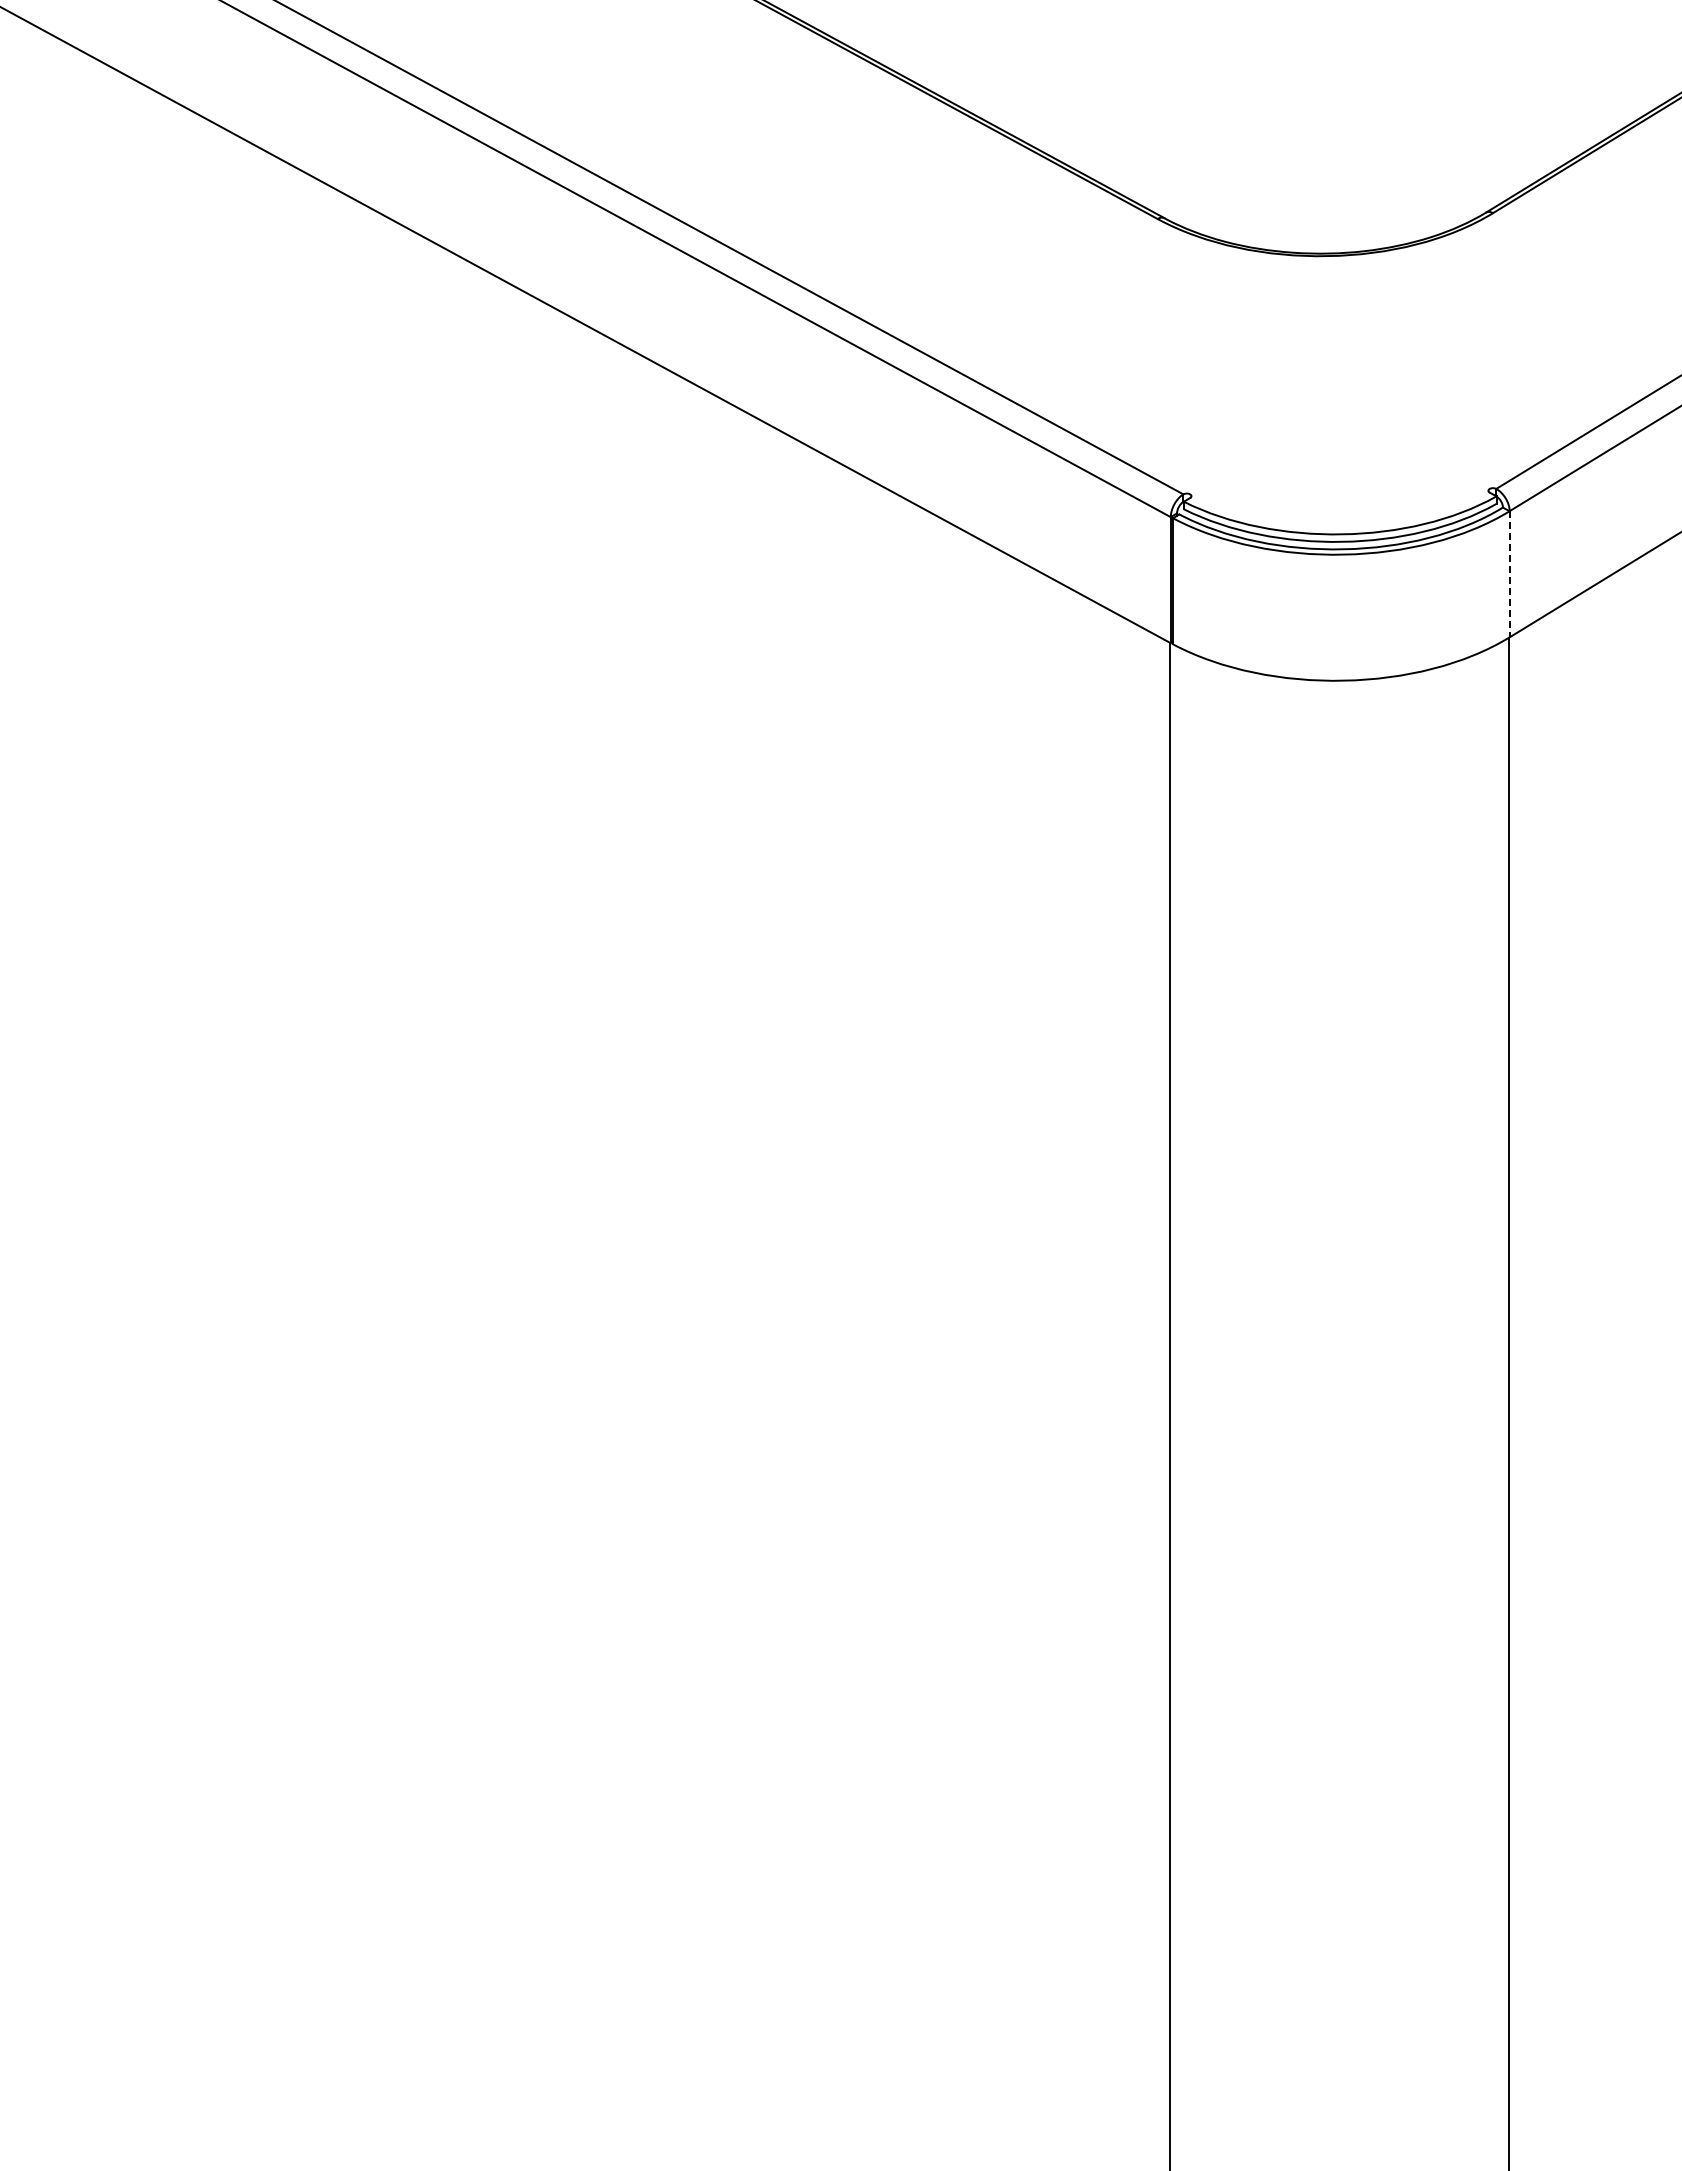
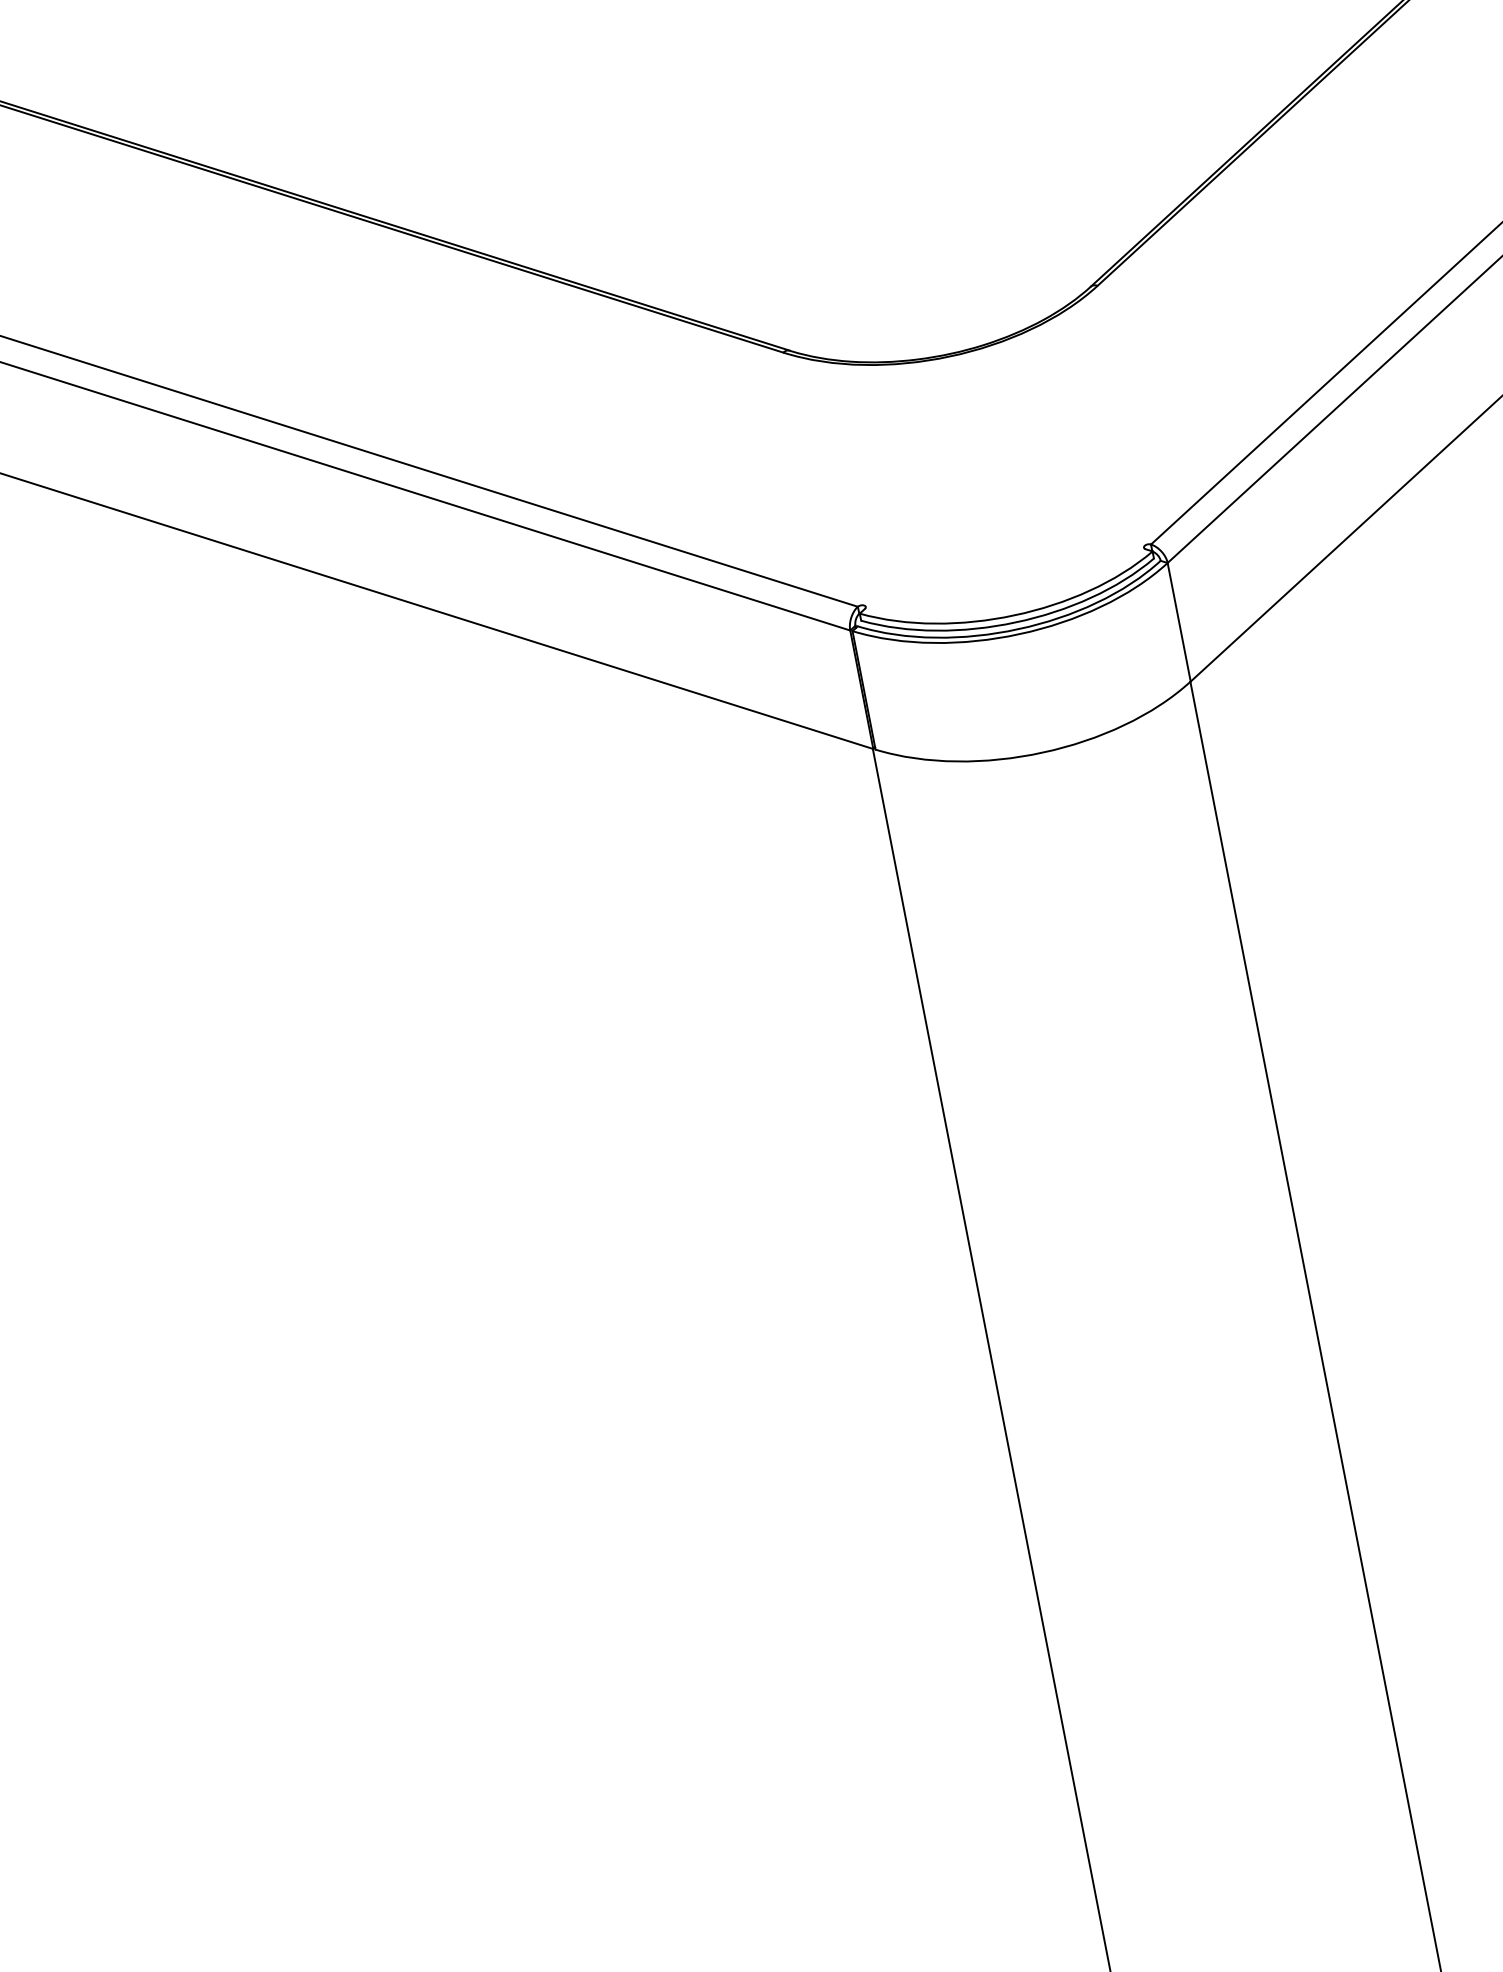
line: (1509, 574) -> (1179, 622), dashed -> solid

